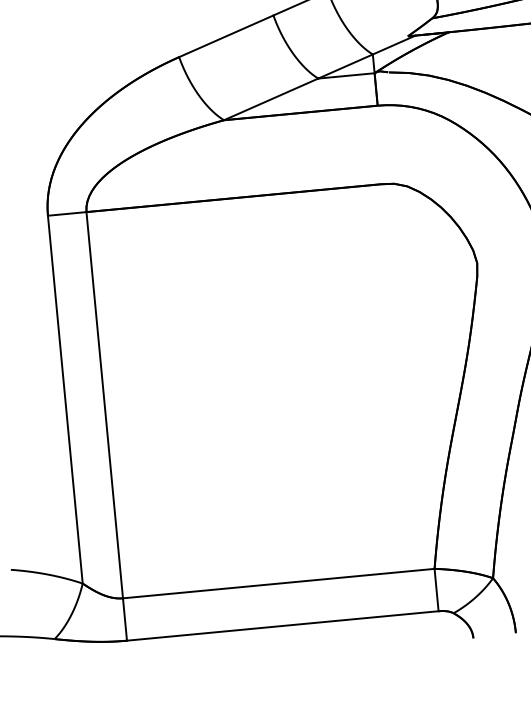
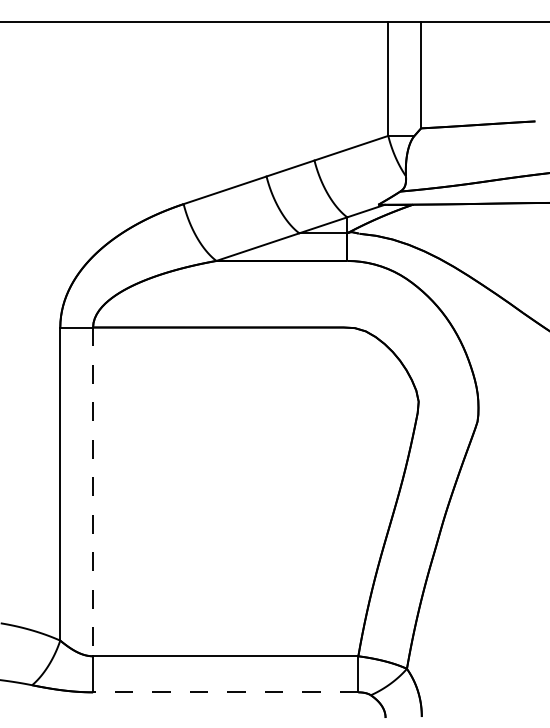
line: (105, 405) -> (93, 492), solid -> dashed
line: (282, 626) -> (225, 692), solid -> dashed

